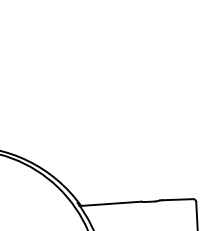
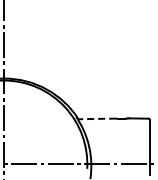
line: (109, 203) -> (96, 118), solid -> dashed

